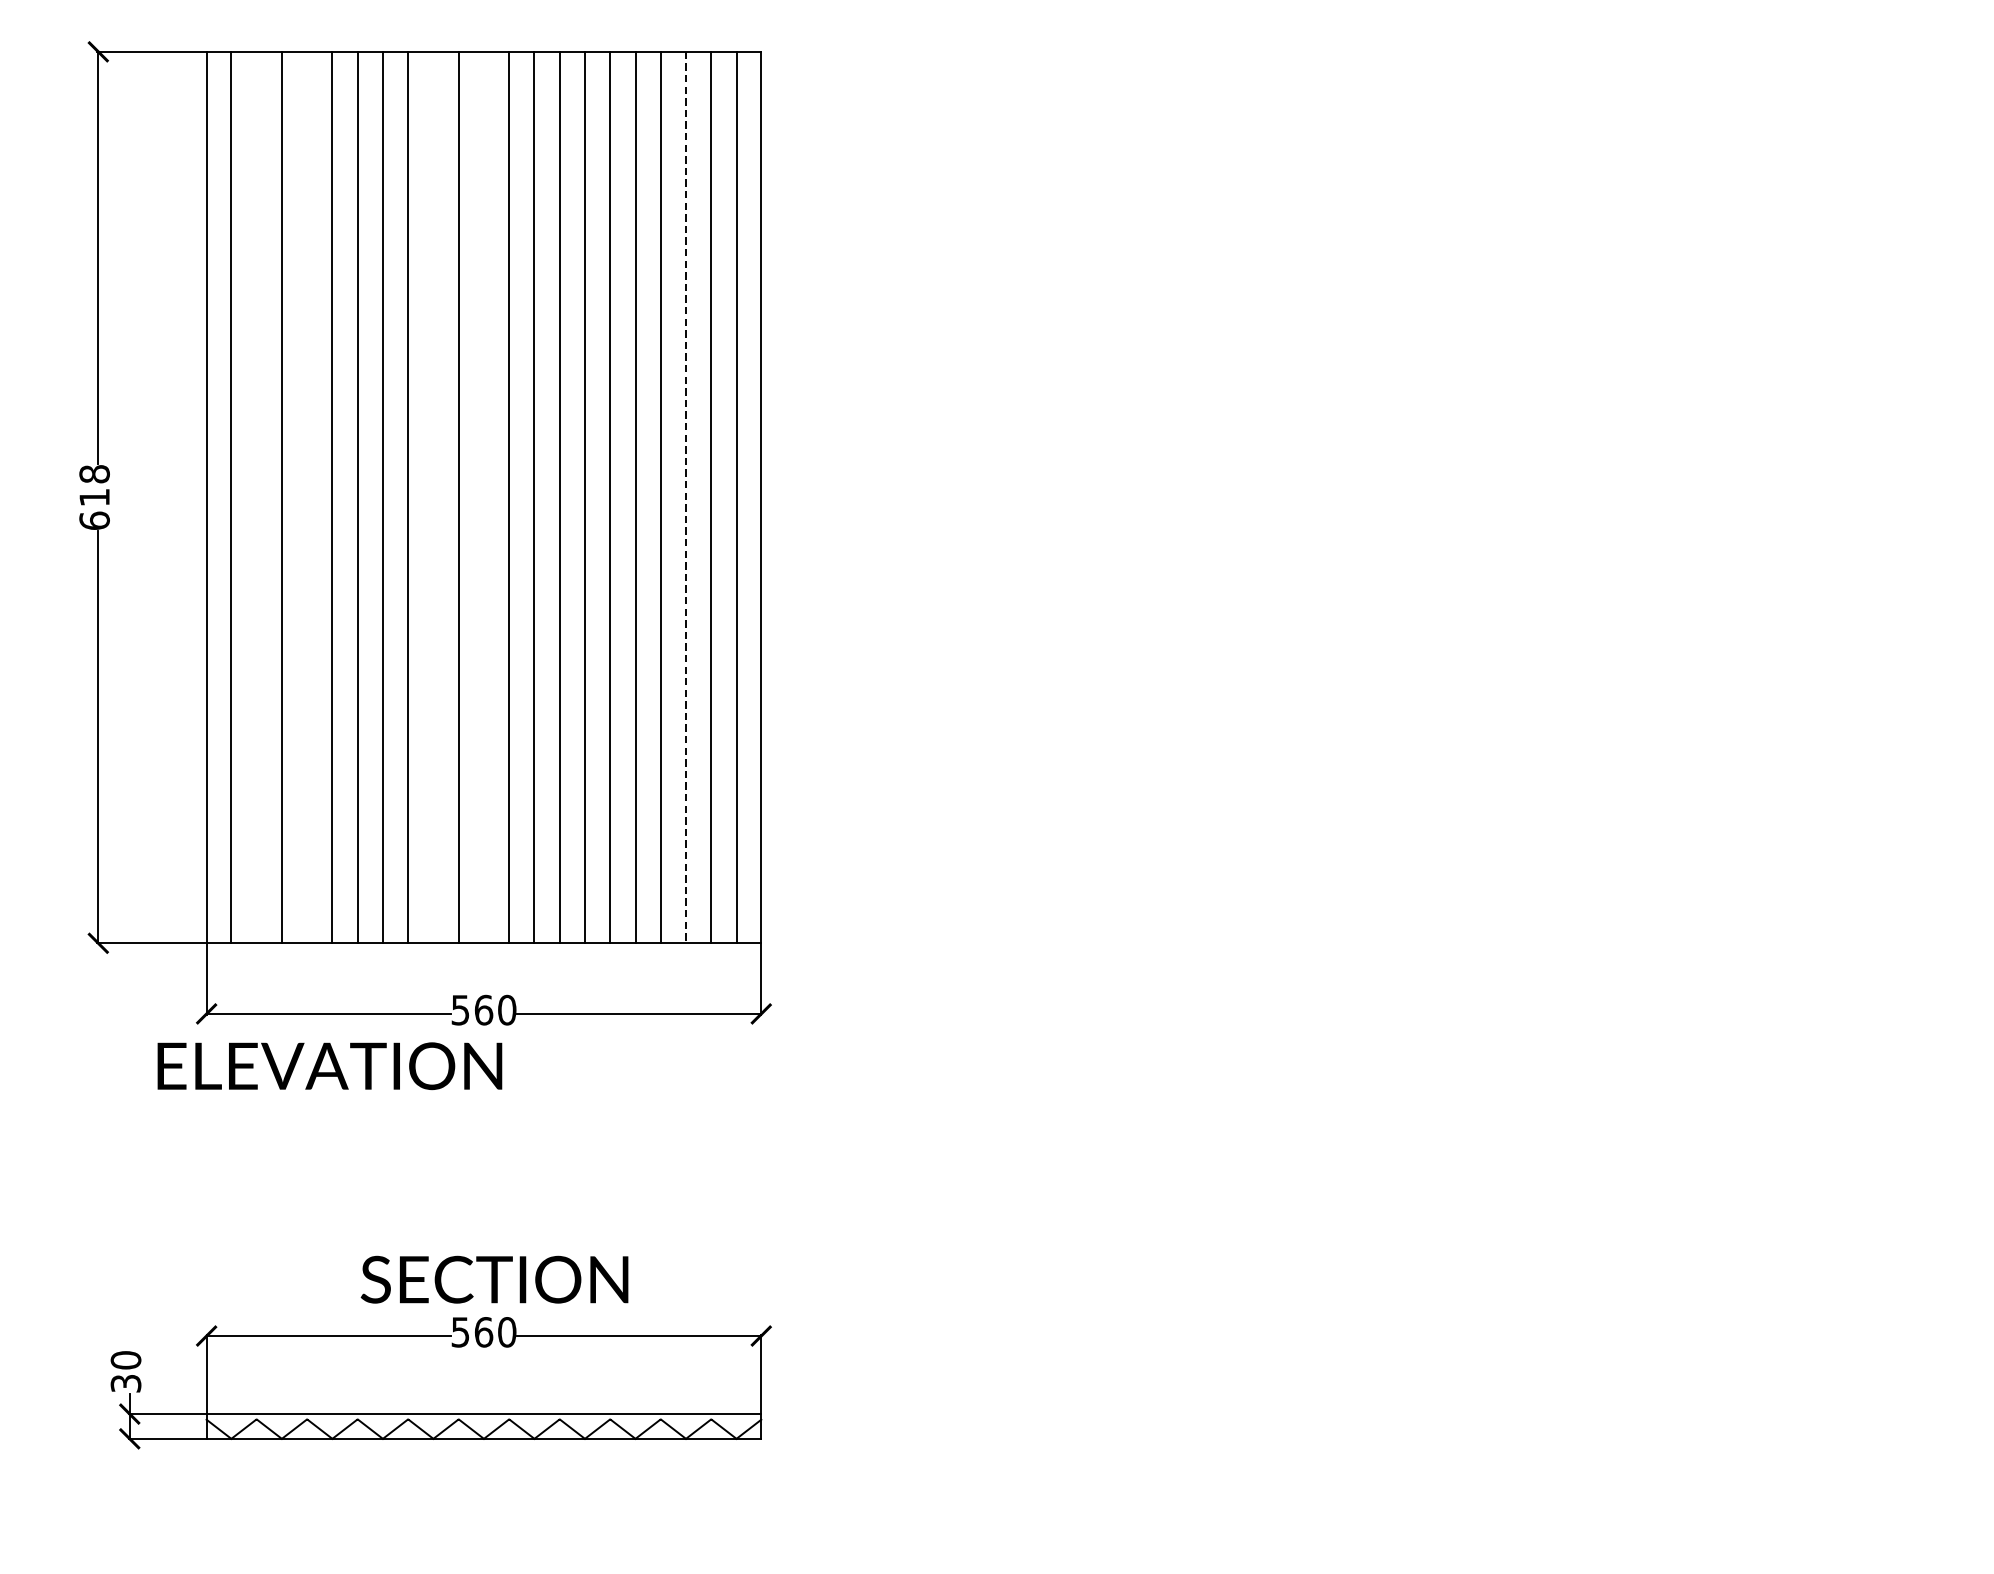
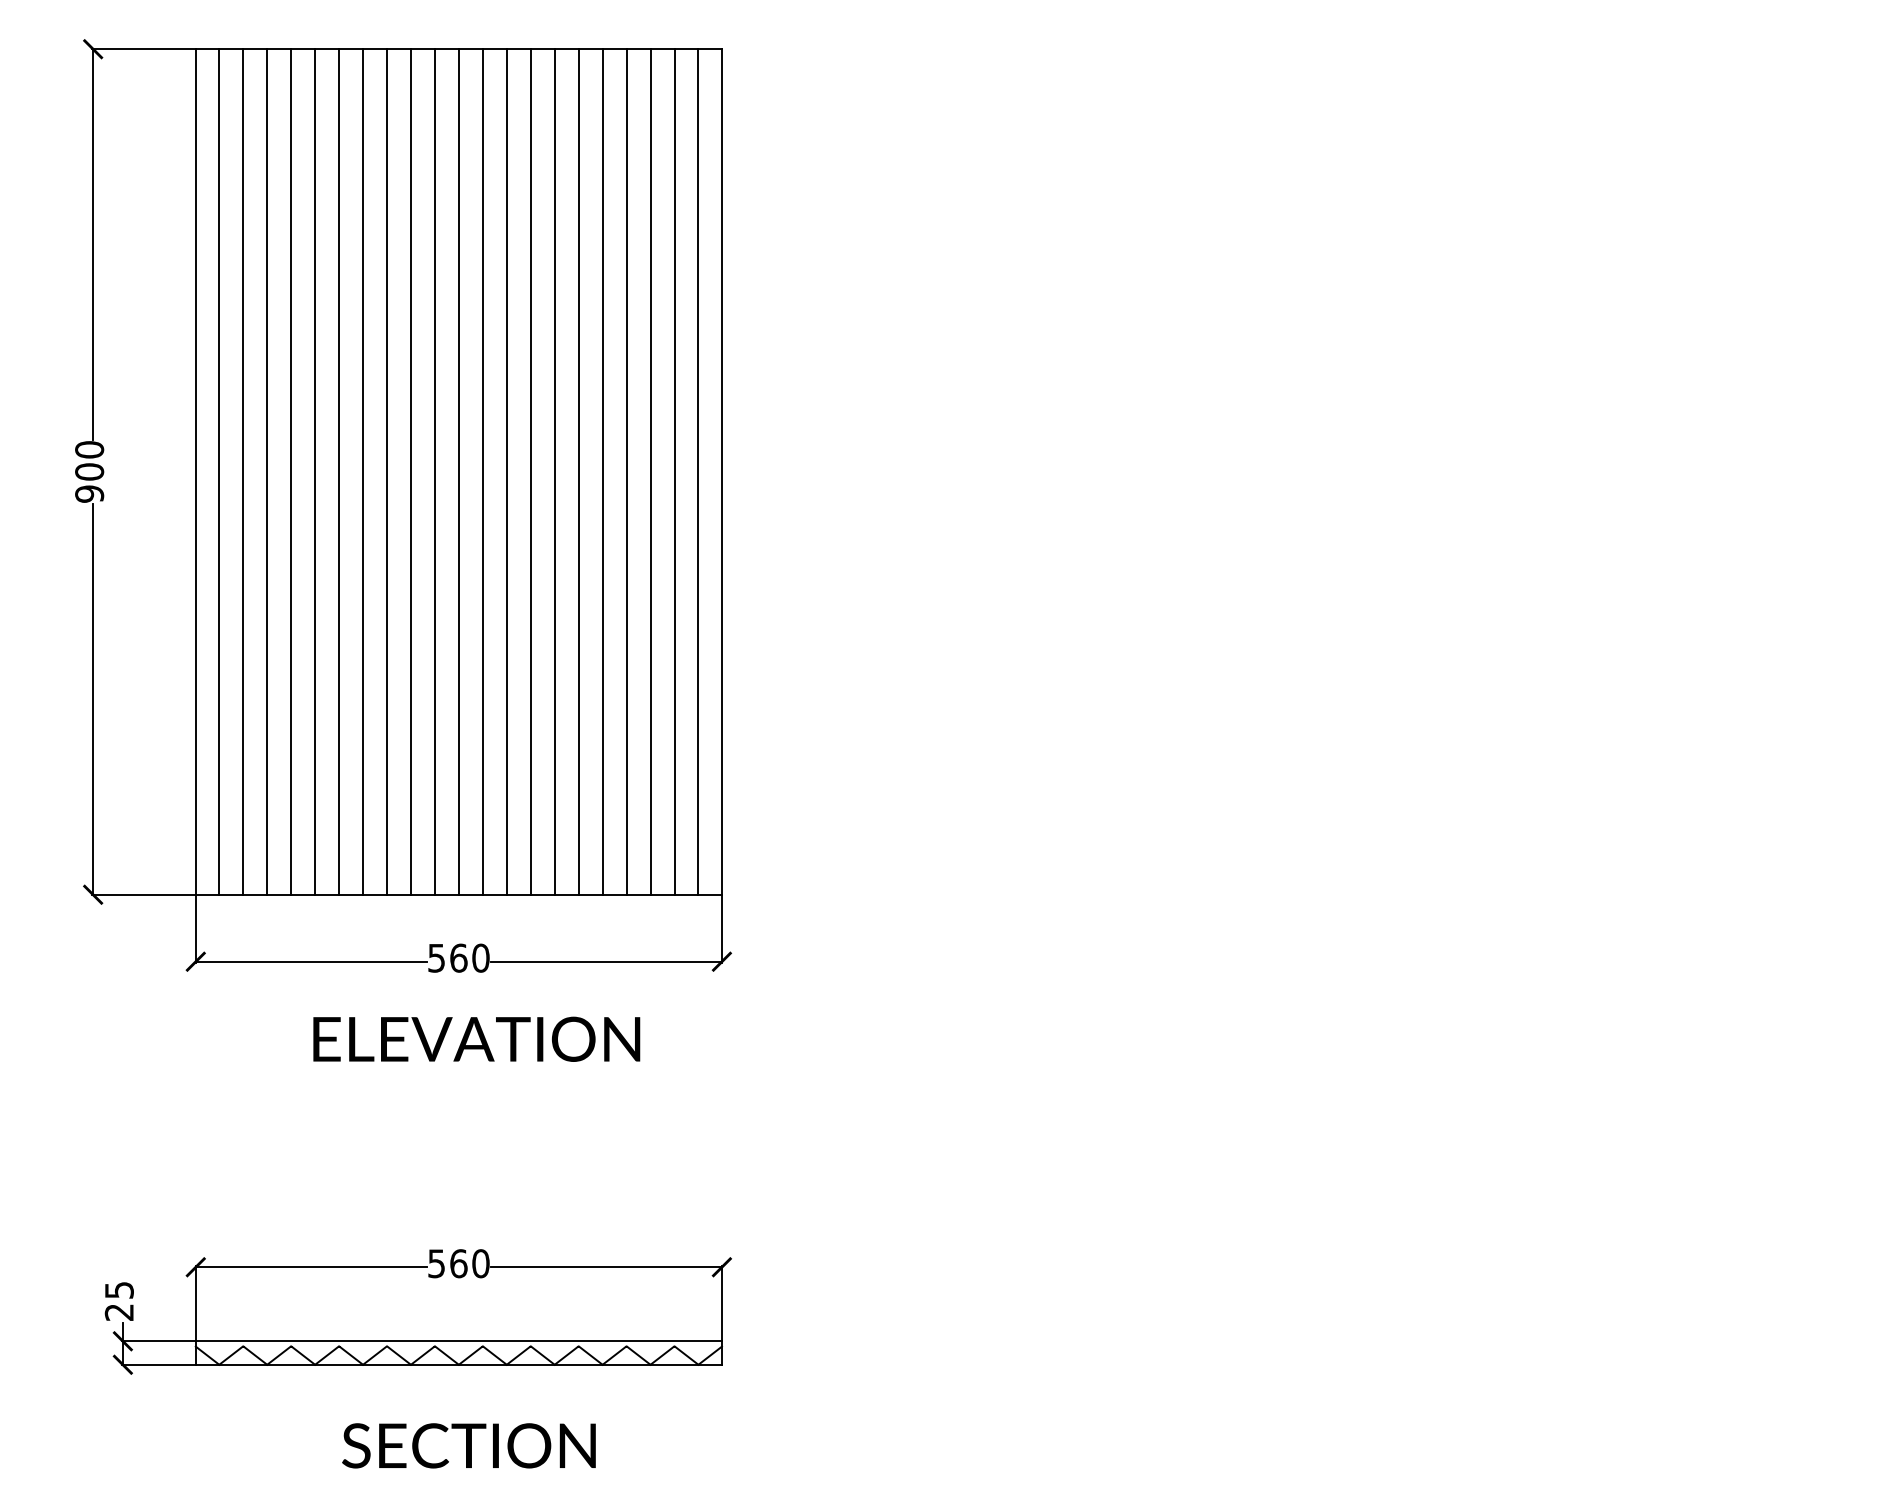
text: (94, 497) -> (89, 471), 618 -> 900
line: (256, 497) -> (243, 471), added
line: (307, 497) -> (291, 471), added
line: (432, 497) -> (410, 471), added
line: (483, 497) -> (458, 471), added
line: (685, 497) -> (650, 471), dashed -> solid
text: (329, 1065) -> (476, 1038), moved
text: (494, 1279) -> (468, 1445), moved
text: (125, 1371) -> (118, 1300), 30 -> 25

